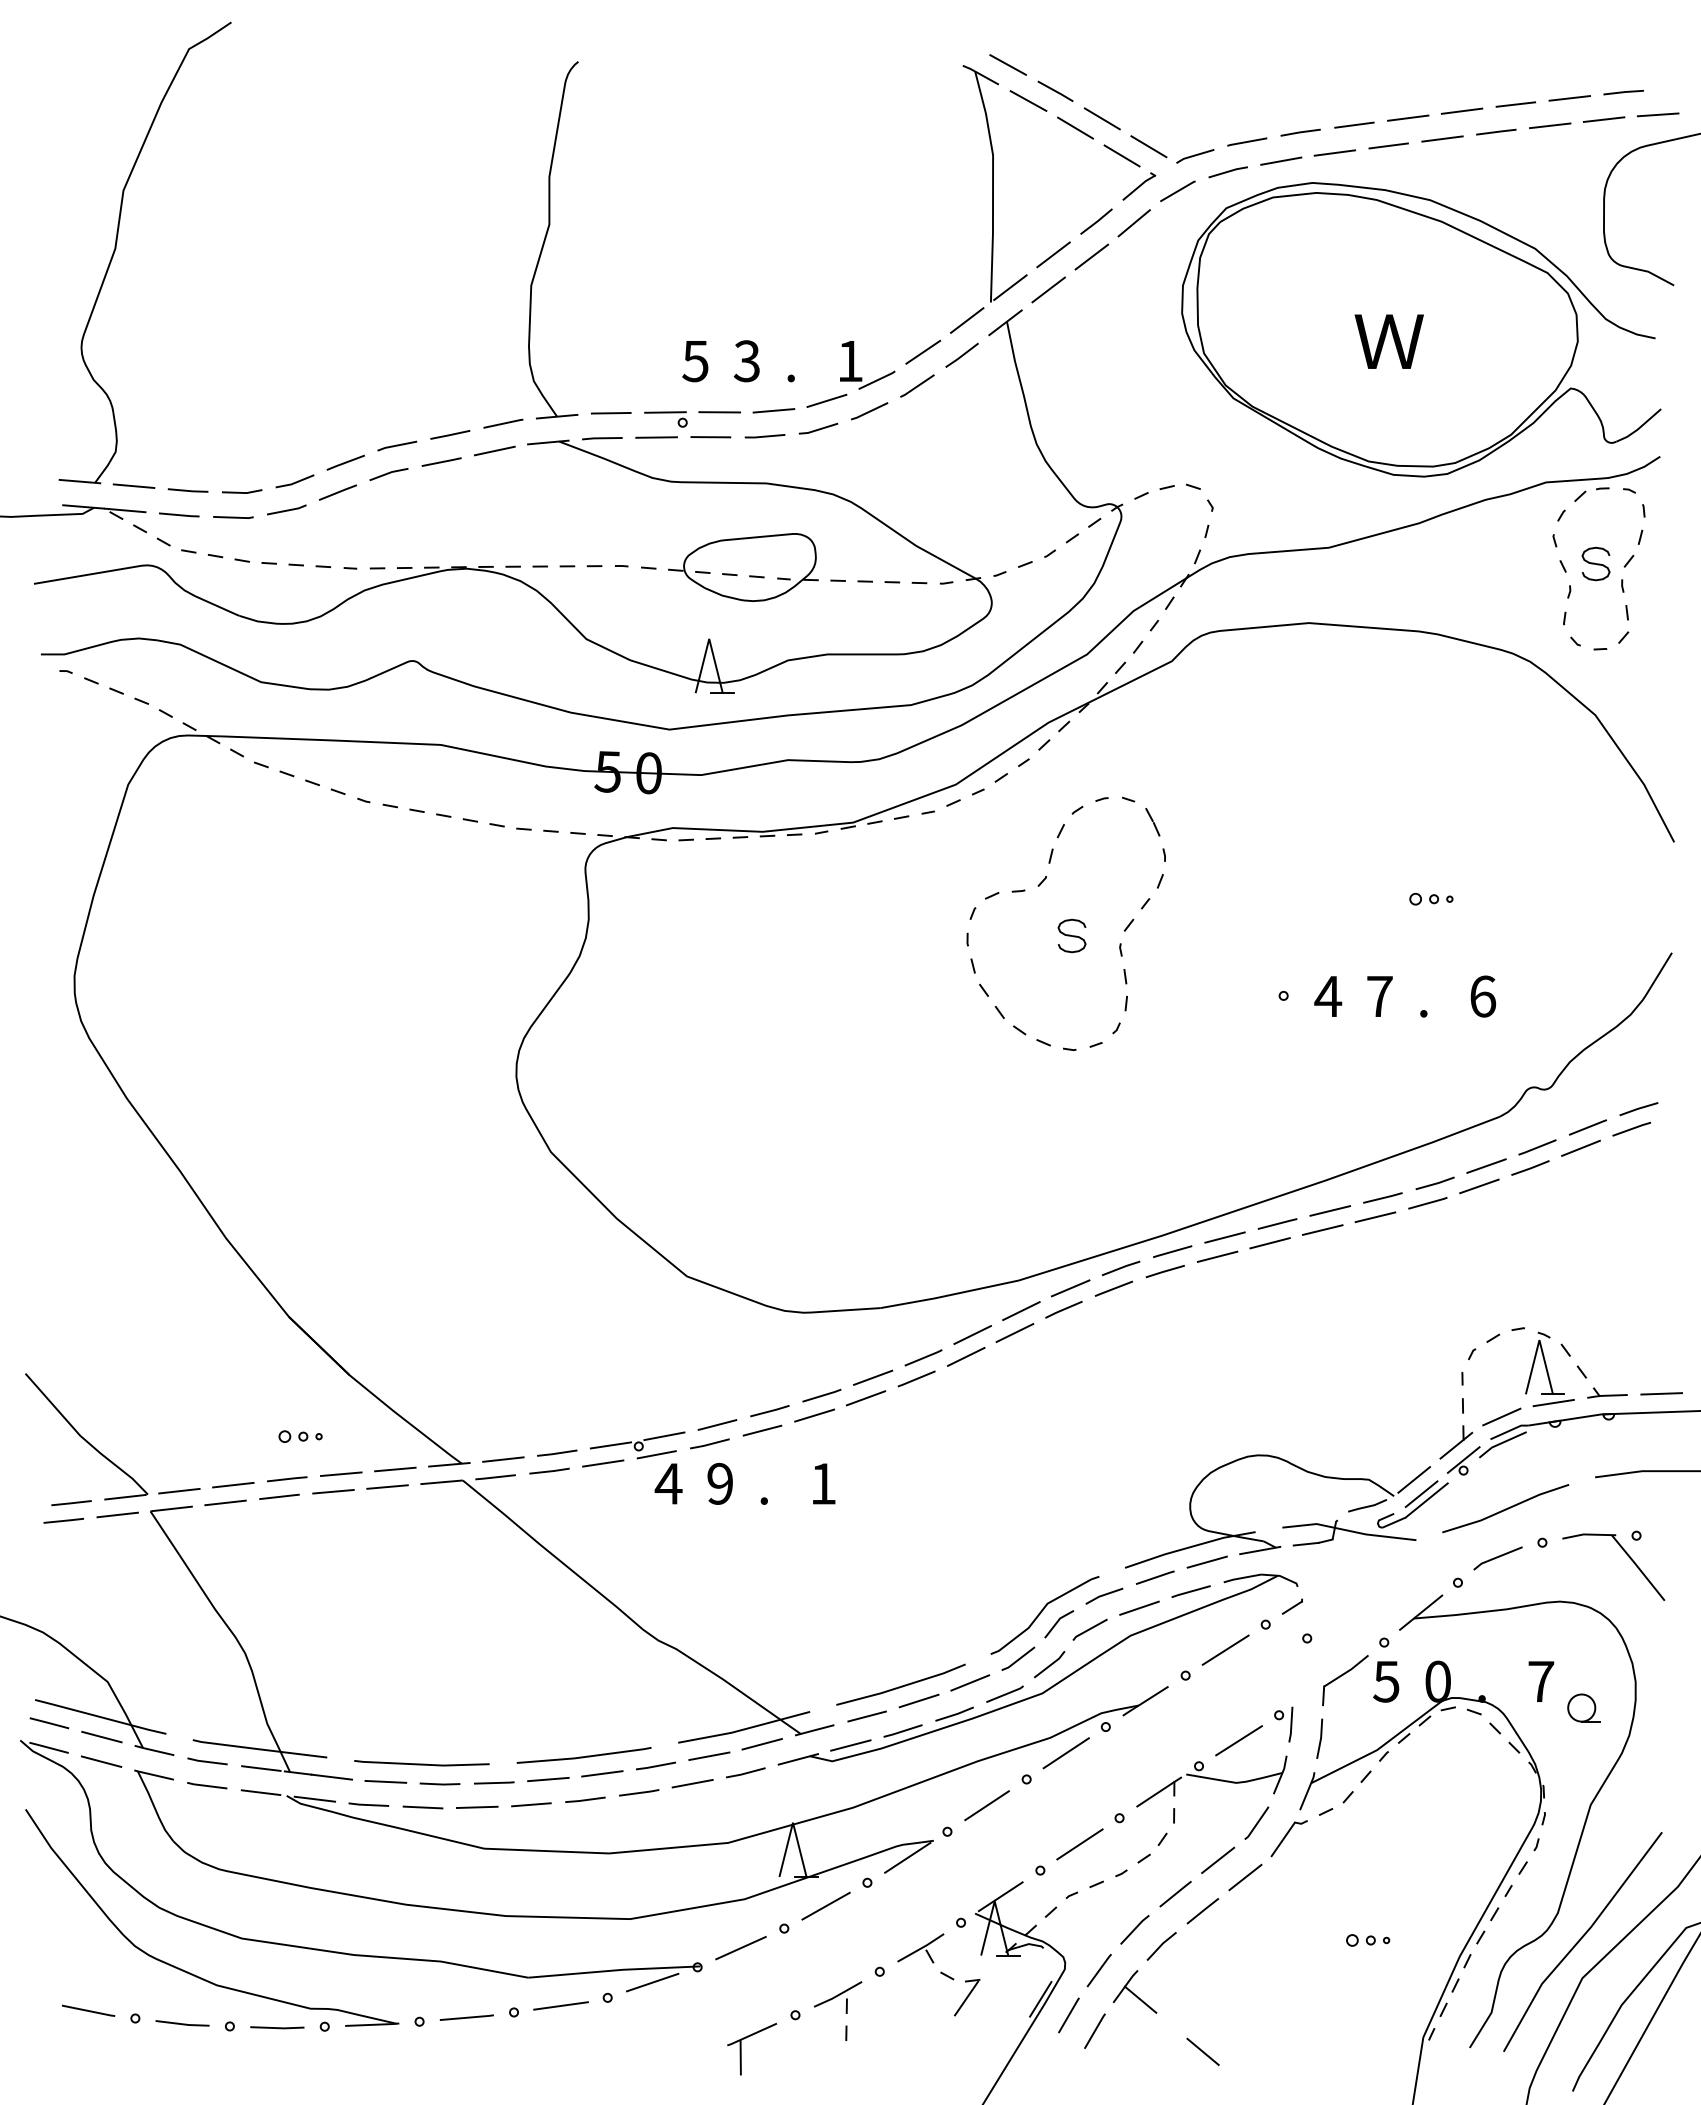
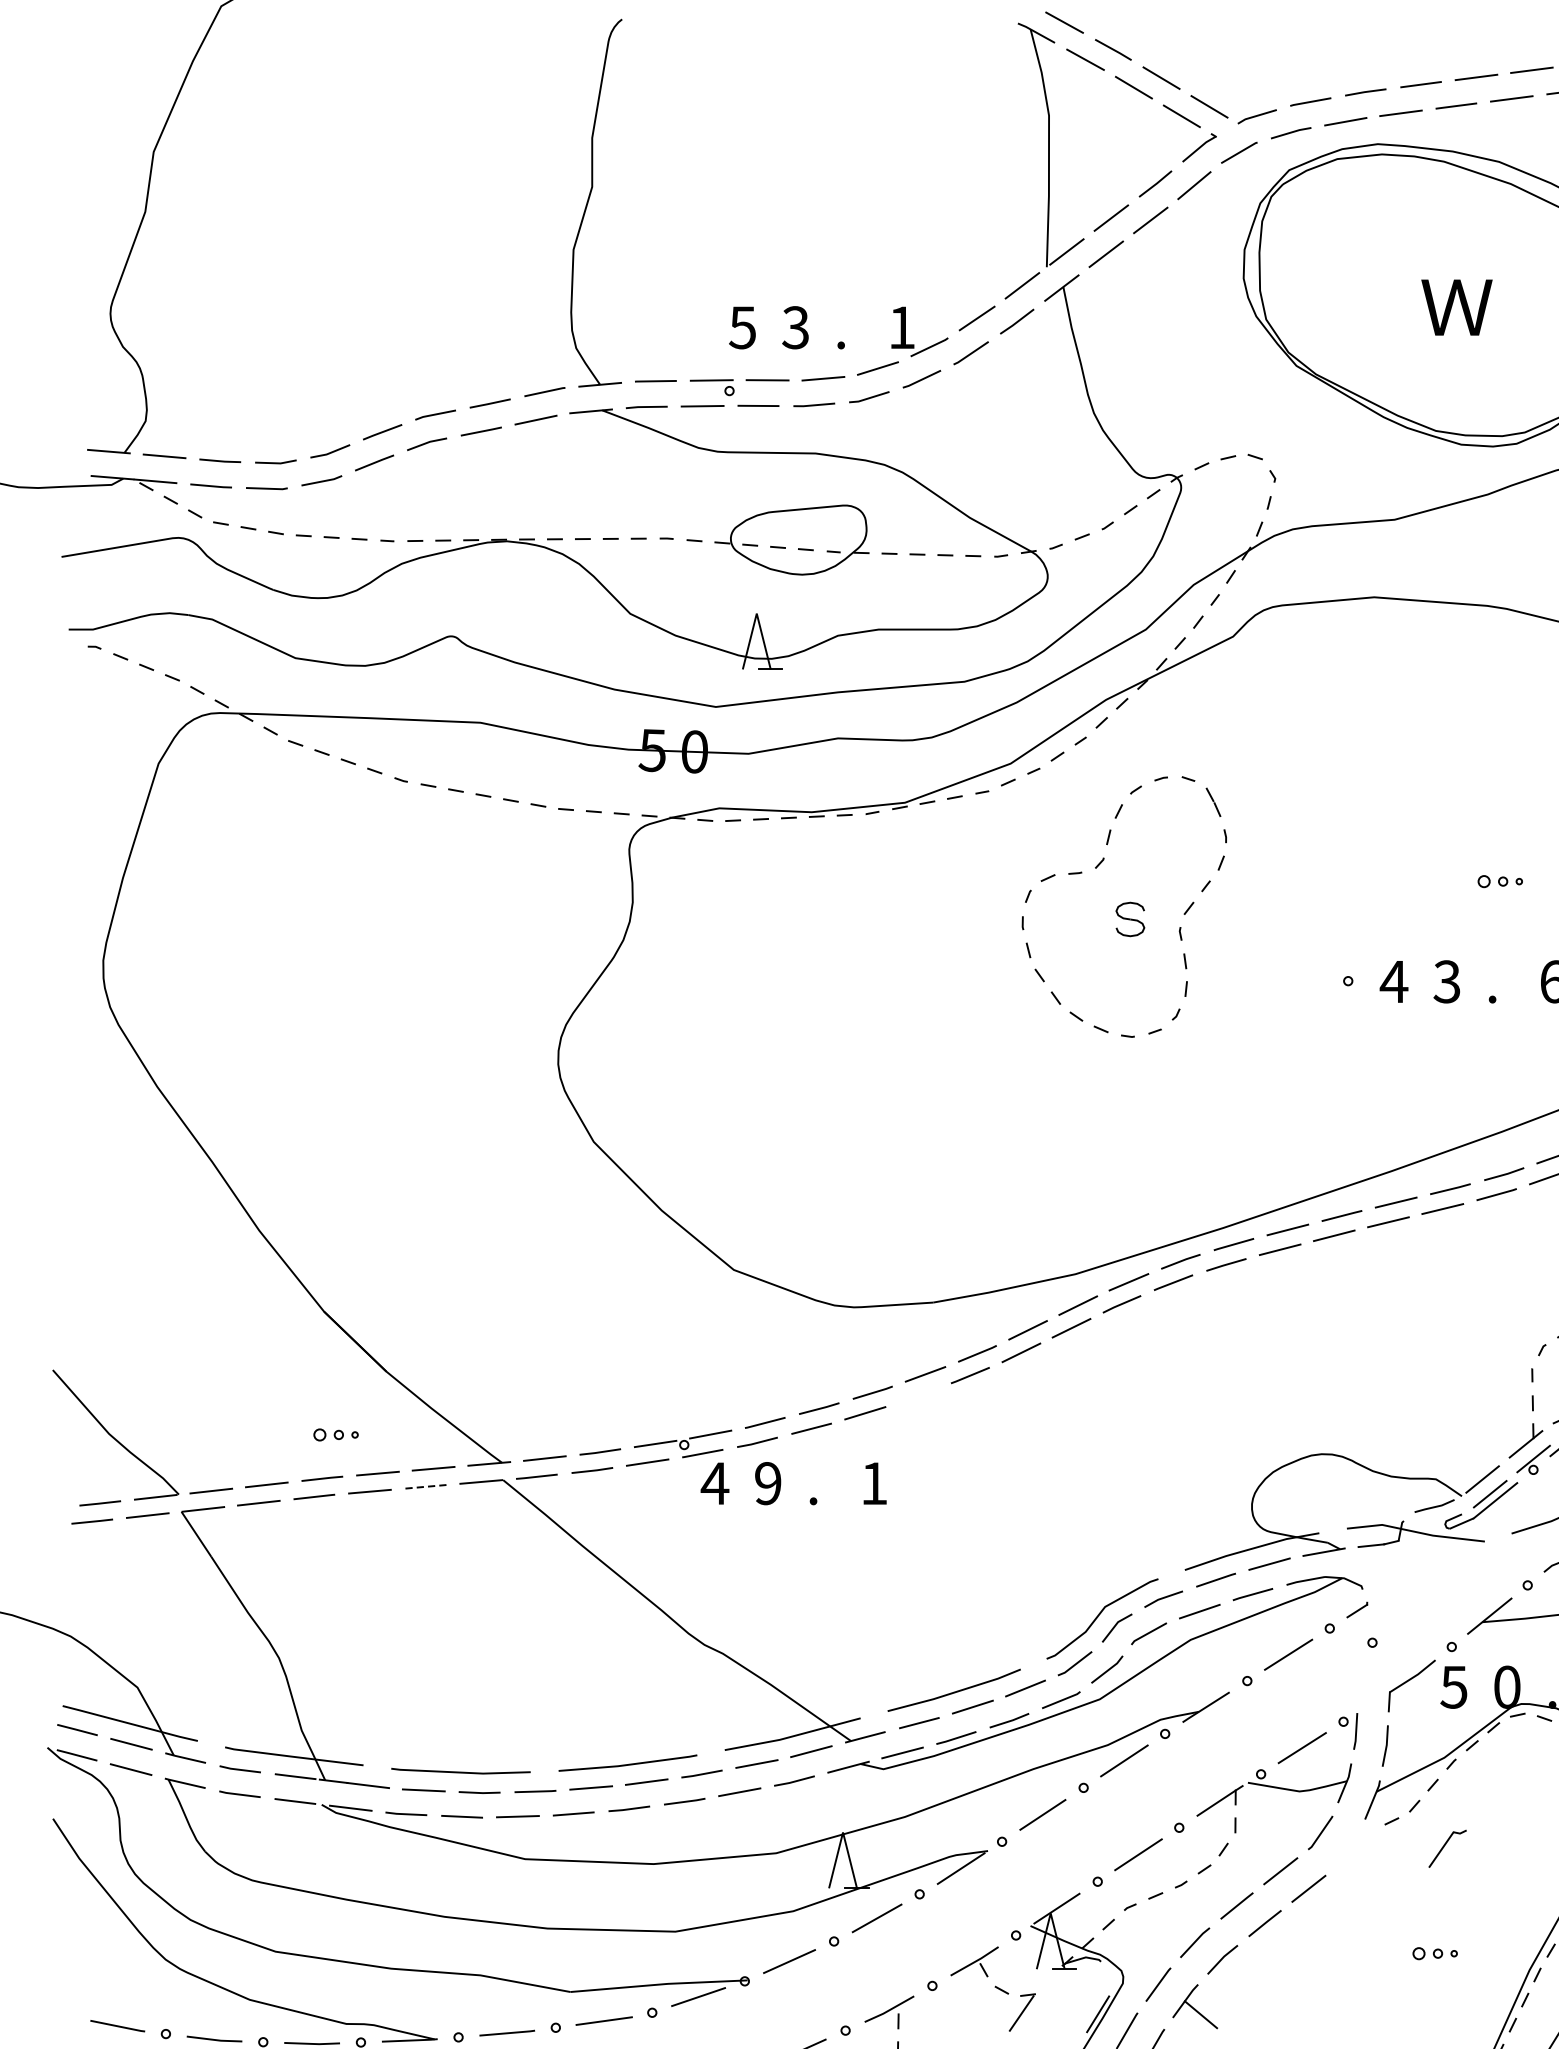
text: (1379, 996) -> (1446, 981), 7 -> 3
line: (865, 1398) -> (917, 1395), removed
line: (387, 1487) -> (425, 1487), solid -> dashed
part: (1288, 1838) -> (1446, 1848), moved

